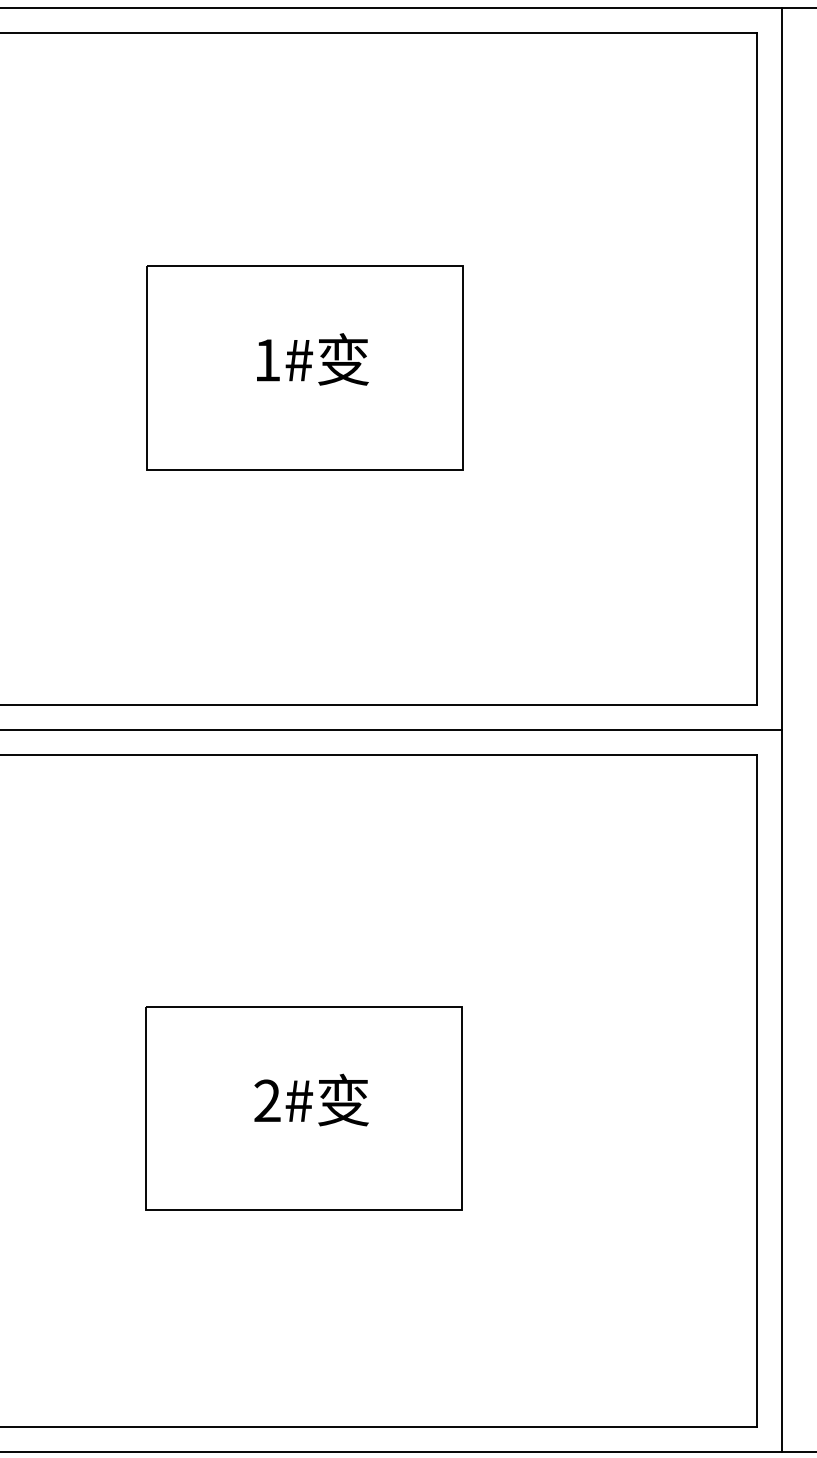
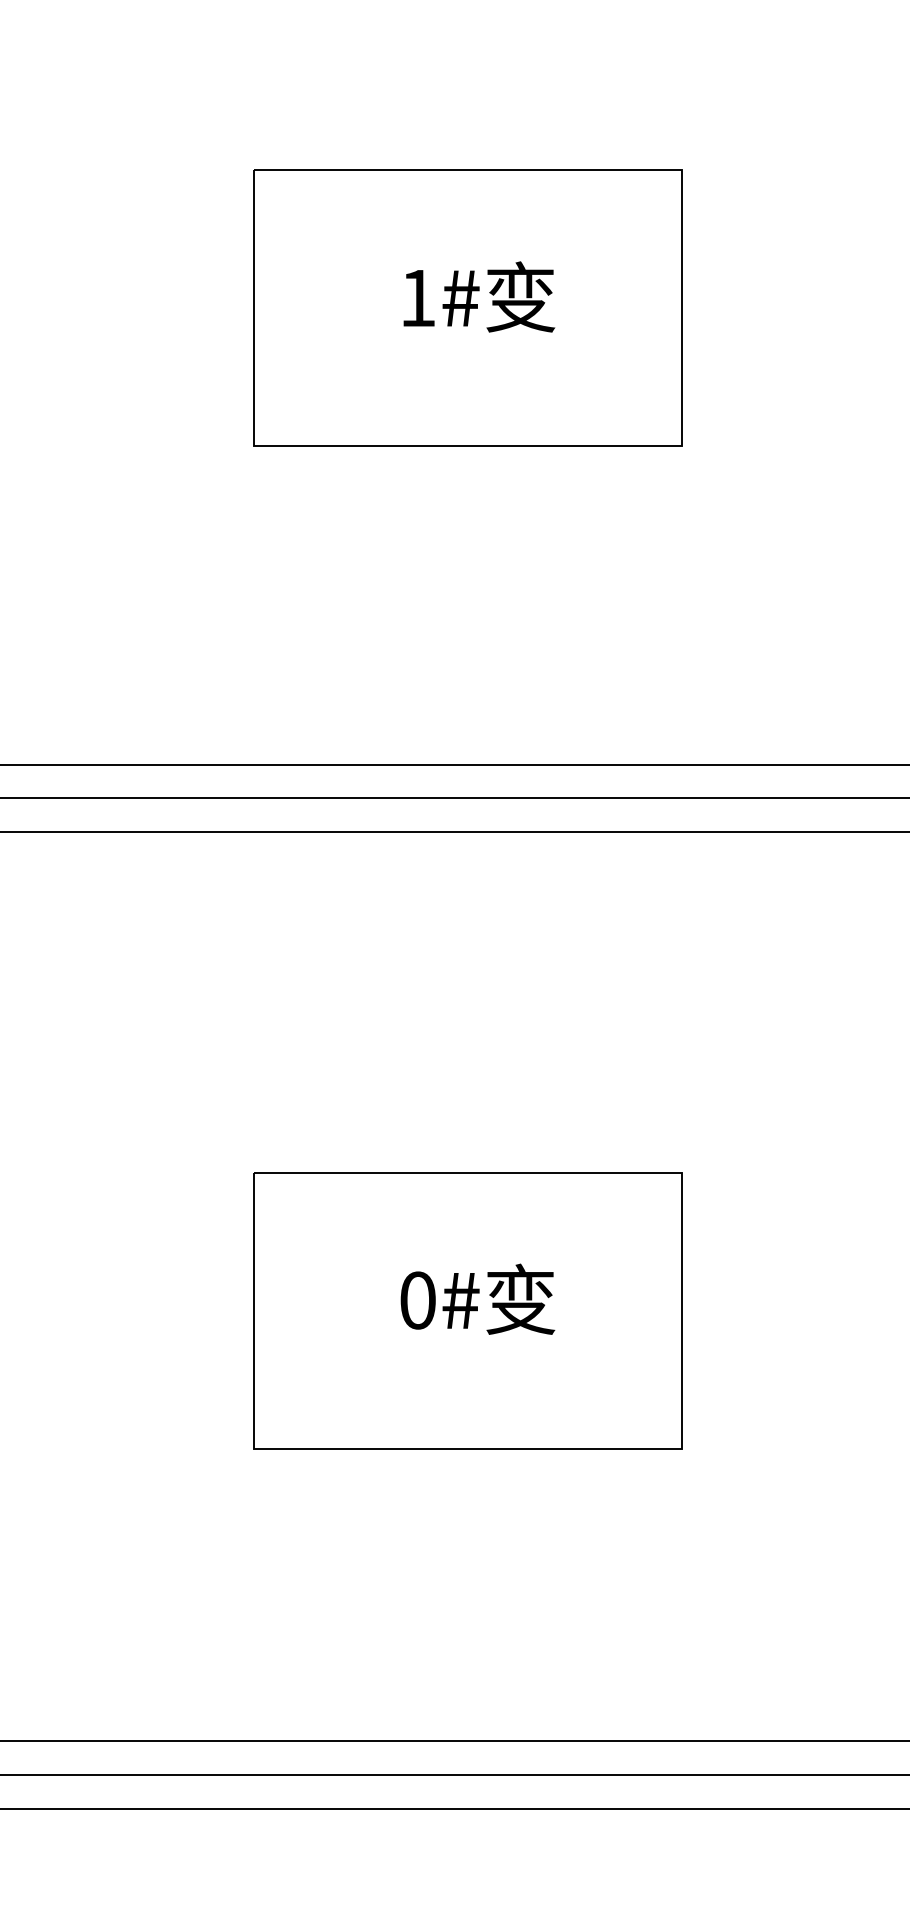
text: (267, 1100) -> (417, 1299), 2# -> 0#

